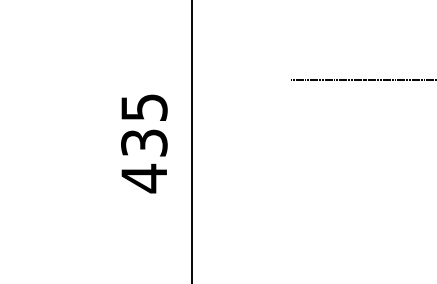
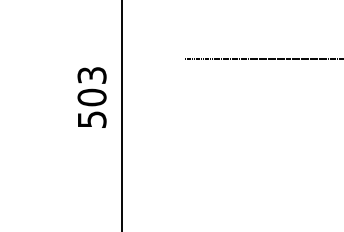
text: (143, 142) -> (91, 97), 435 -> 503

